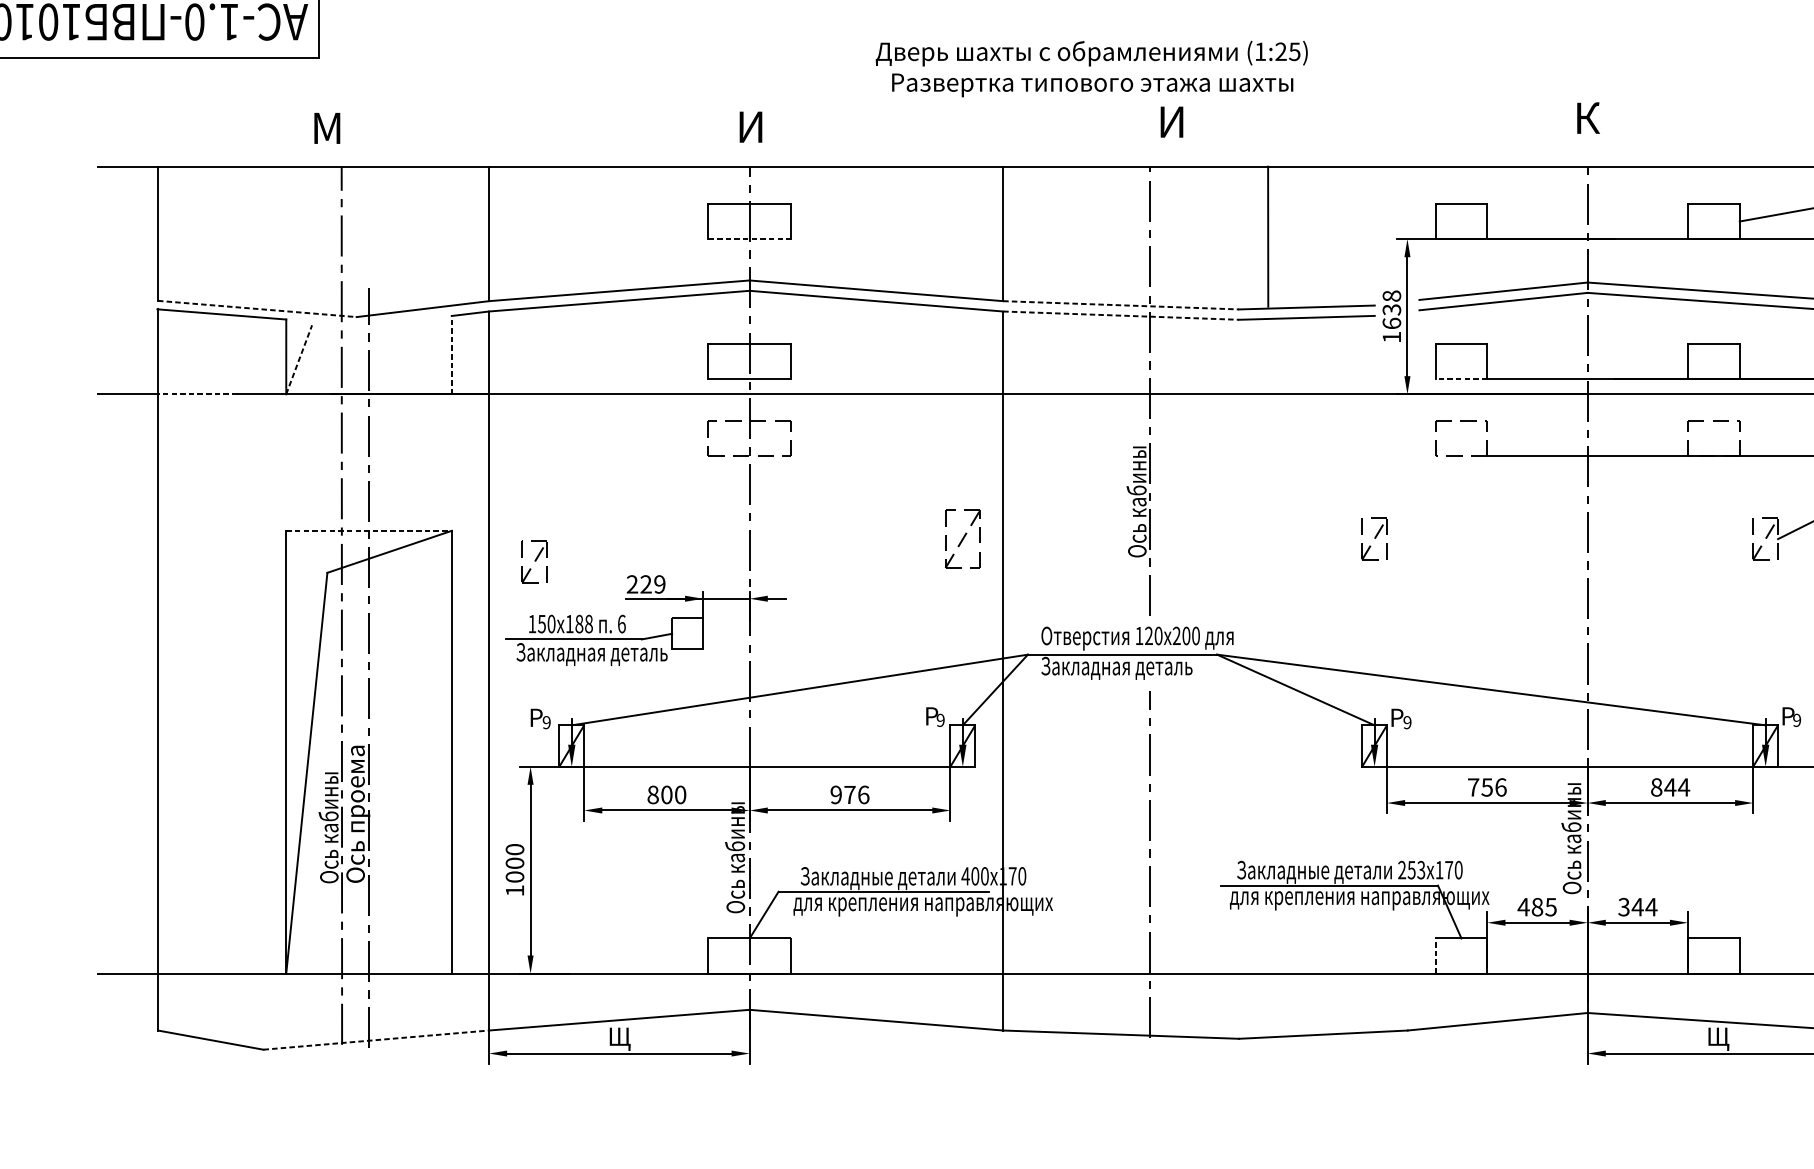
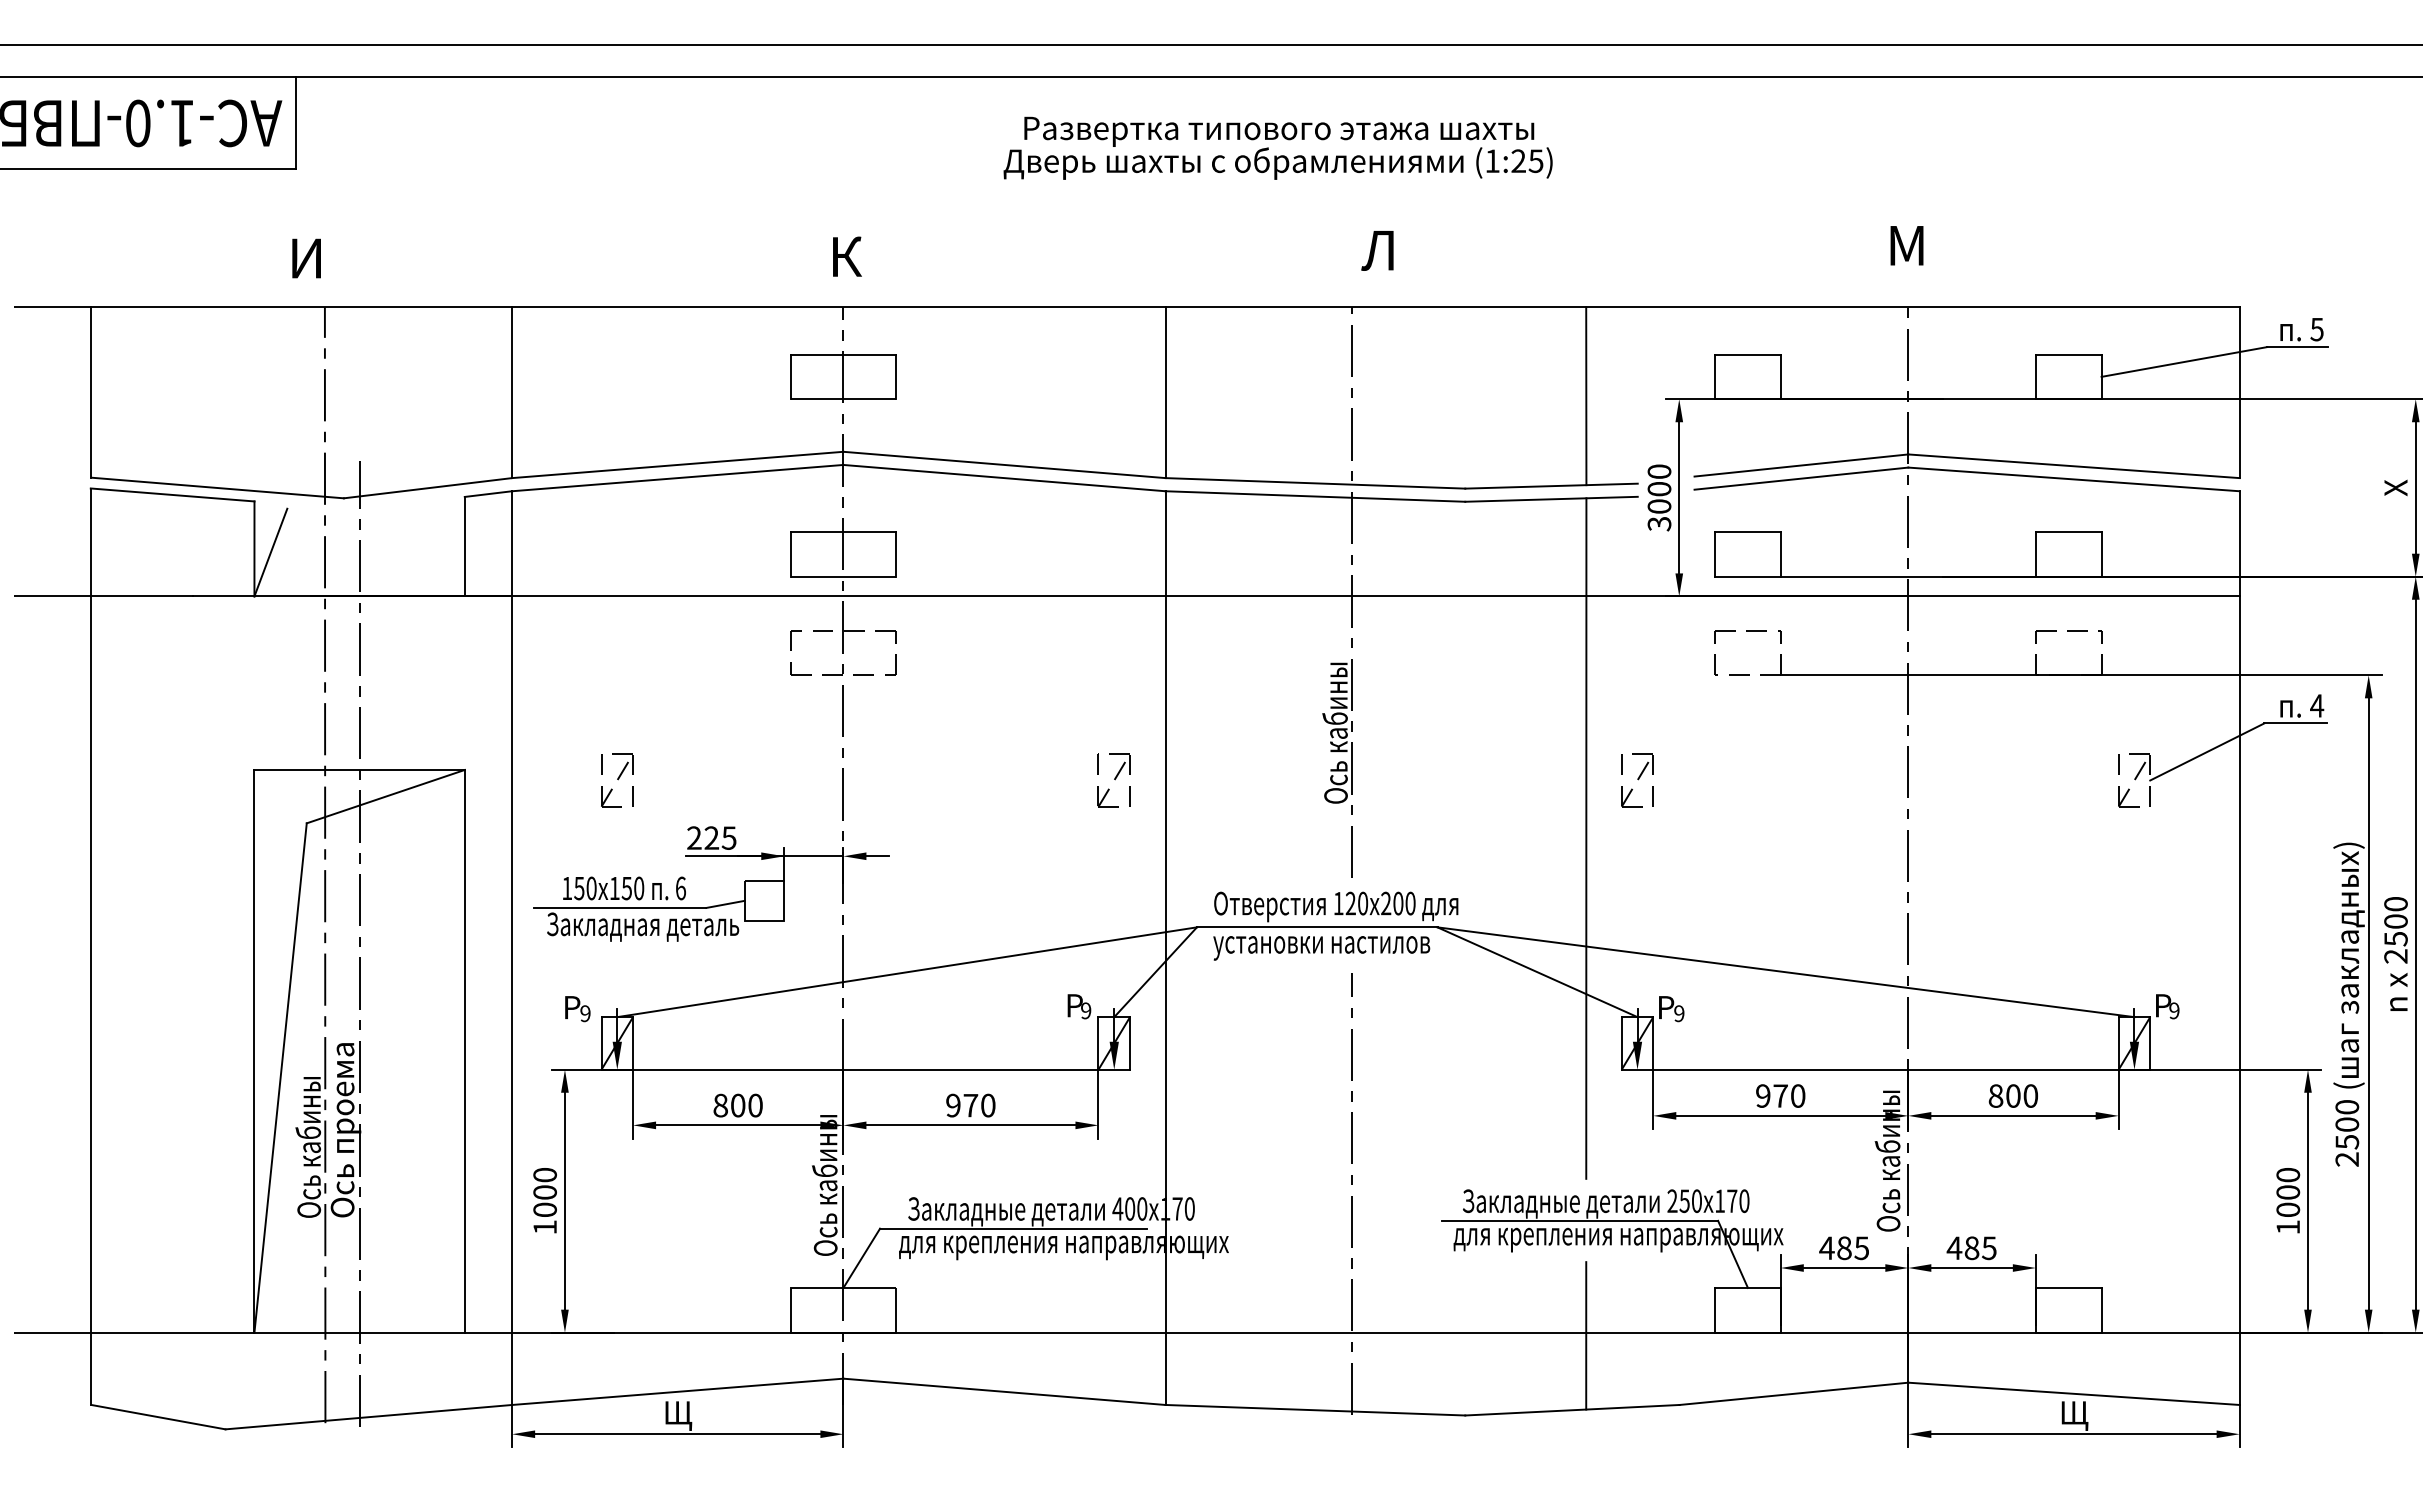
text: (1092, 85) -> (1279, 131), moved
text: (1586, 118) -> (1906, 245), К -> М
text: (1169, 122) -> (1377, 250), И -> Л
text: (751, 126) -> (845, 256), И -> К
text: (327, 128) -> (306, 258), М -> И
line: (1268, 236) -> (1586, 396), moved
line: (749, 239) -> (843, 399), dashed -> solid
line: (1121, 305) -> (1315, 483), dashed -> solid
line: (257, 309) -> (217, 488), dashed -> solid
line: (1121, 315) -> (1315, 496), dashed -> solid
text: (1391, 316) -> (1659, 497), 1638 -> 3000
line: (451, 354) -> (464, 546), dashed -> solid
line: (298, 359) -> (270, 552), dashed -> solid
line: (1461, 378) -> (1747, 576), dashed -> solid
line: (198, 394) -> (142, 596), dashed -> solid
line: (369, 530) -> (360, 769), dashed -> solid
part: (962, 539) -> (1113, 780), size x0.71
part: (534, 561) -> (617, 780), moved
text: (659, 583) -> (728, 837), 229 -> 225
line: (1334, 584) -> (1586, 838), added
text: (583, 624) -> (632, 888), 188 -> 150
text: (1125, 668) -> (1321, 945), Закладная деталь -> установки настилов
text: (1487, 787) -> (1780, 1095), 756 -> 970
text: (1676, 787) -> (2021, 1095), 844 -> 800
text: (863, 794) -> (988, 1105), 976 -> 970
text: (1421, 869) -> (1696, 1200), 253 -> 250
text: (1637, 907) -> (1971, 1248), 344 -> 485
line: (1435, 955) -> (1715, 1309), dashed -> solid
line: (1334, 975) -> (1586, 1335), added
line: (375, 1040) -> (368, 1417), dashed -> solid

